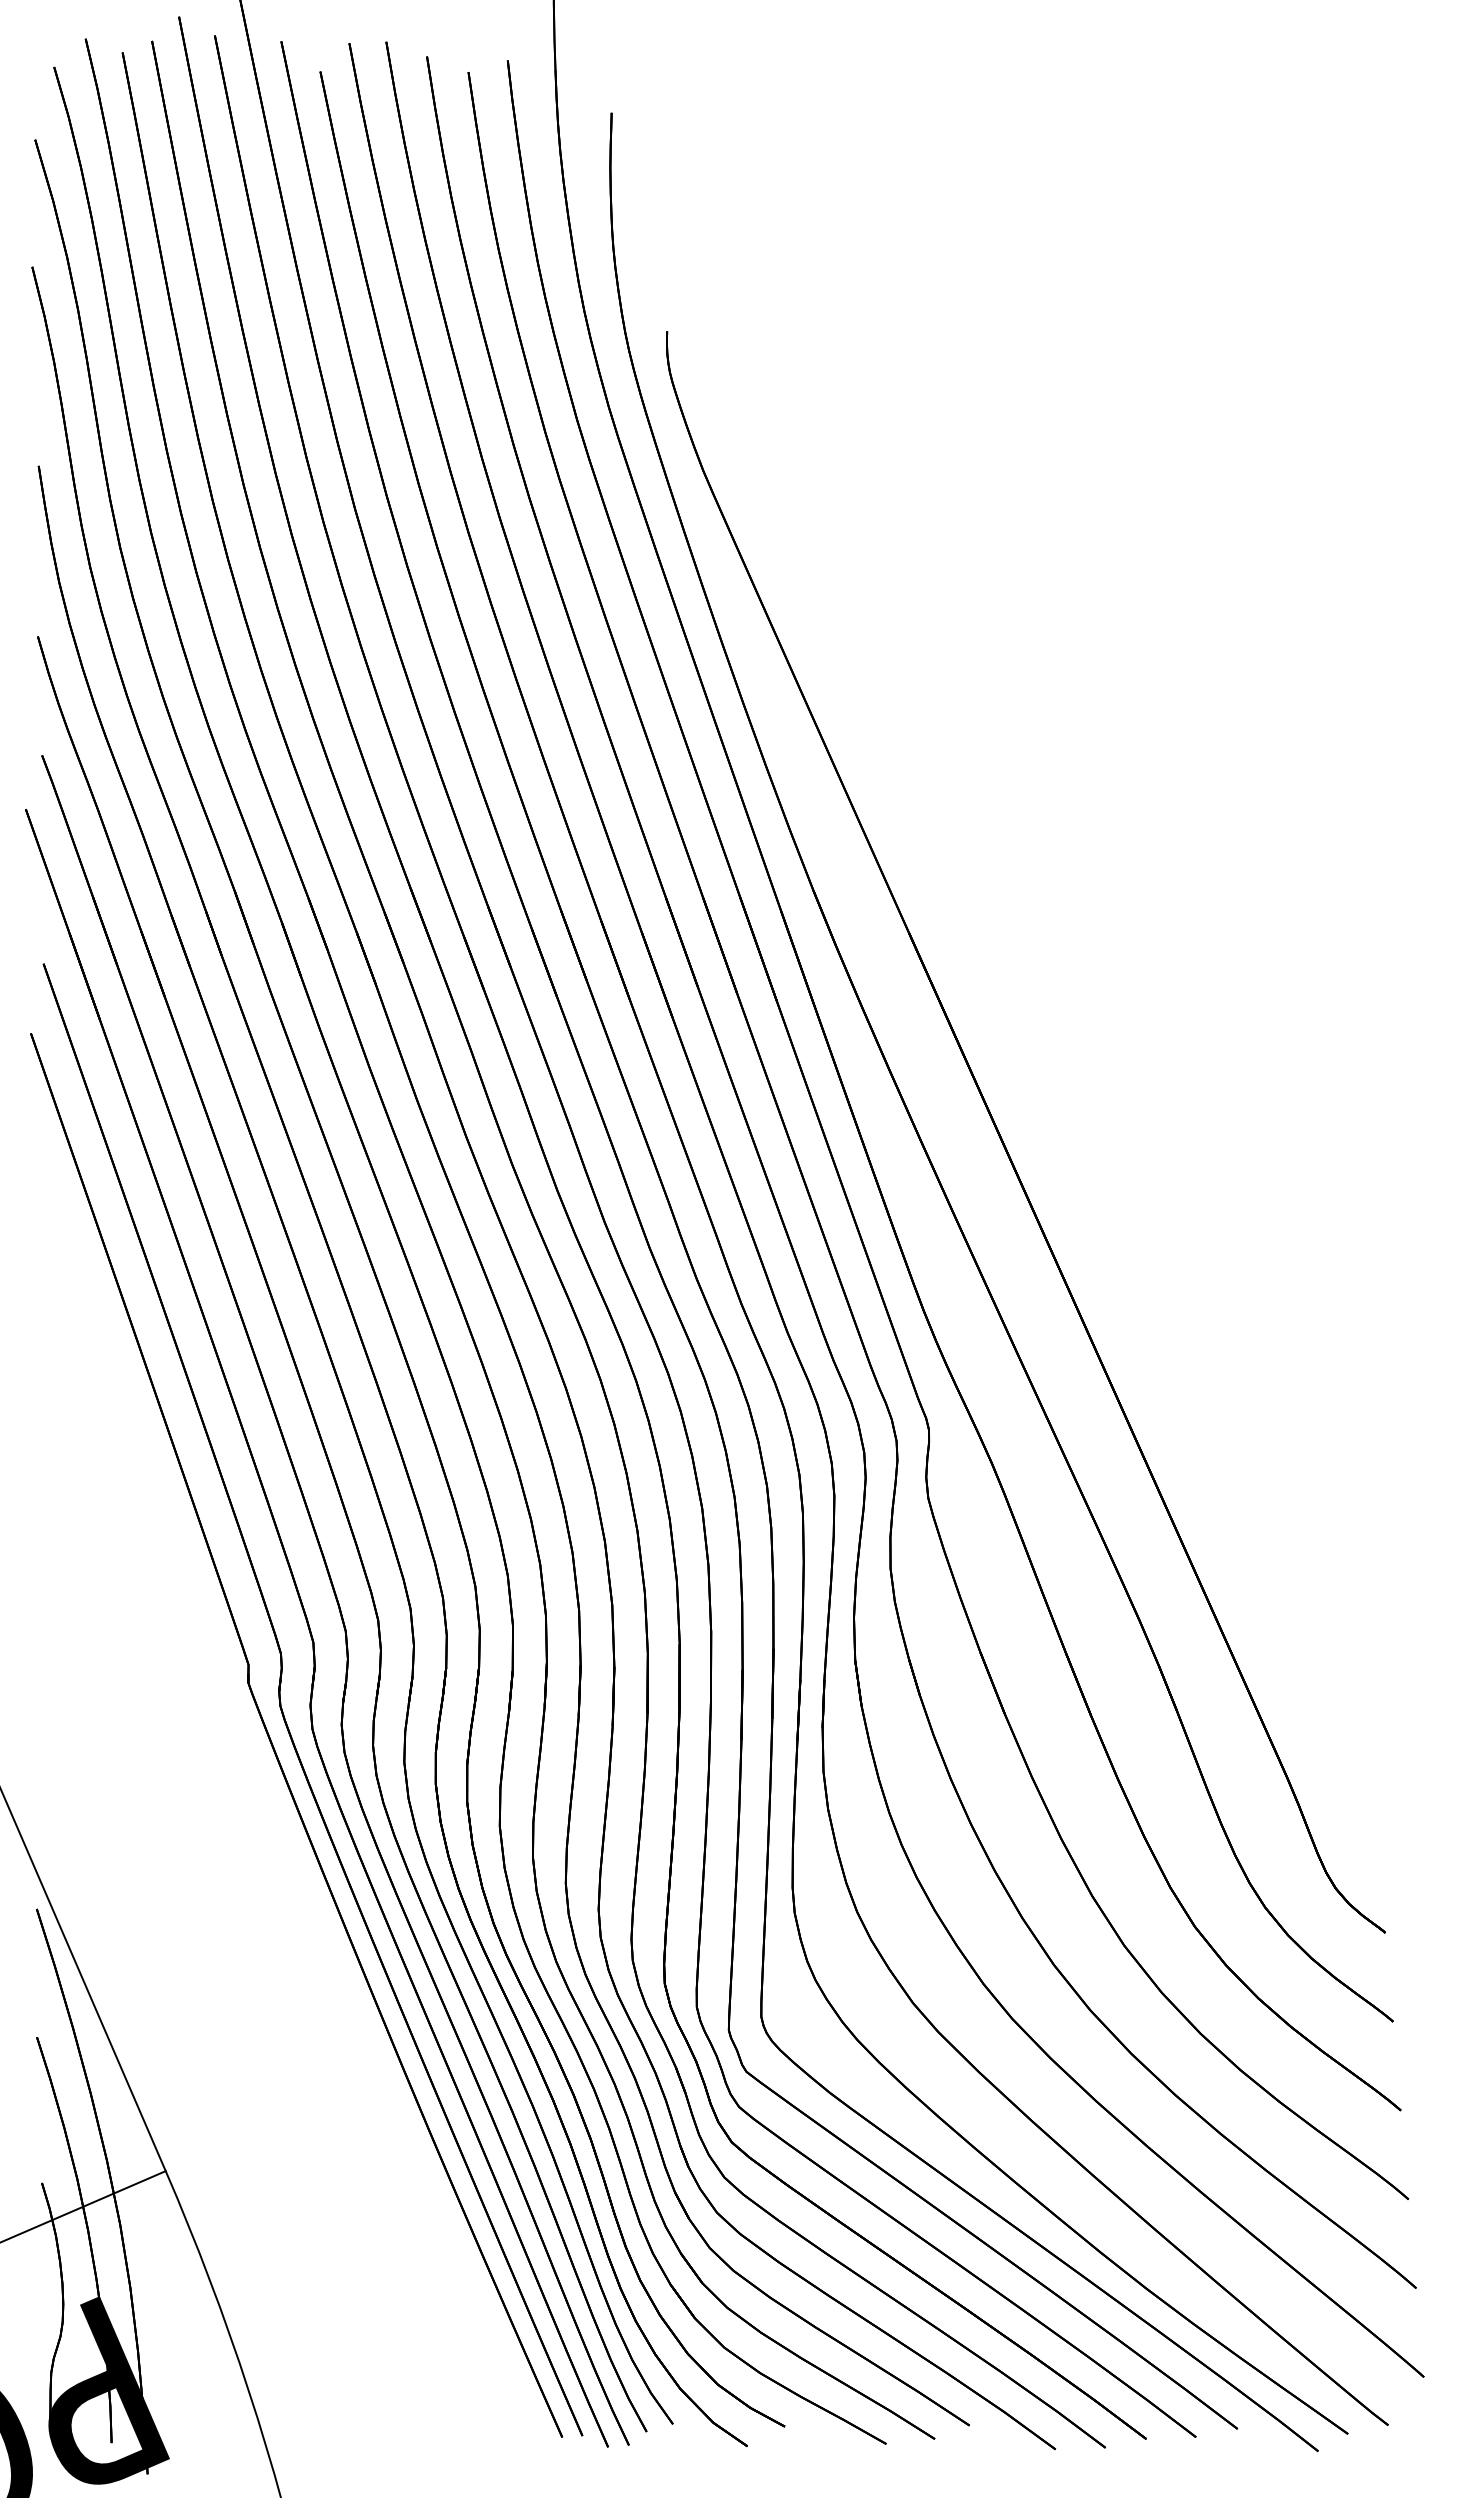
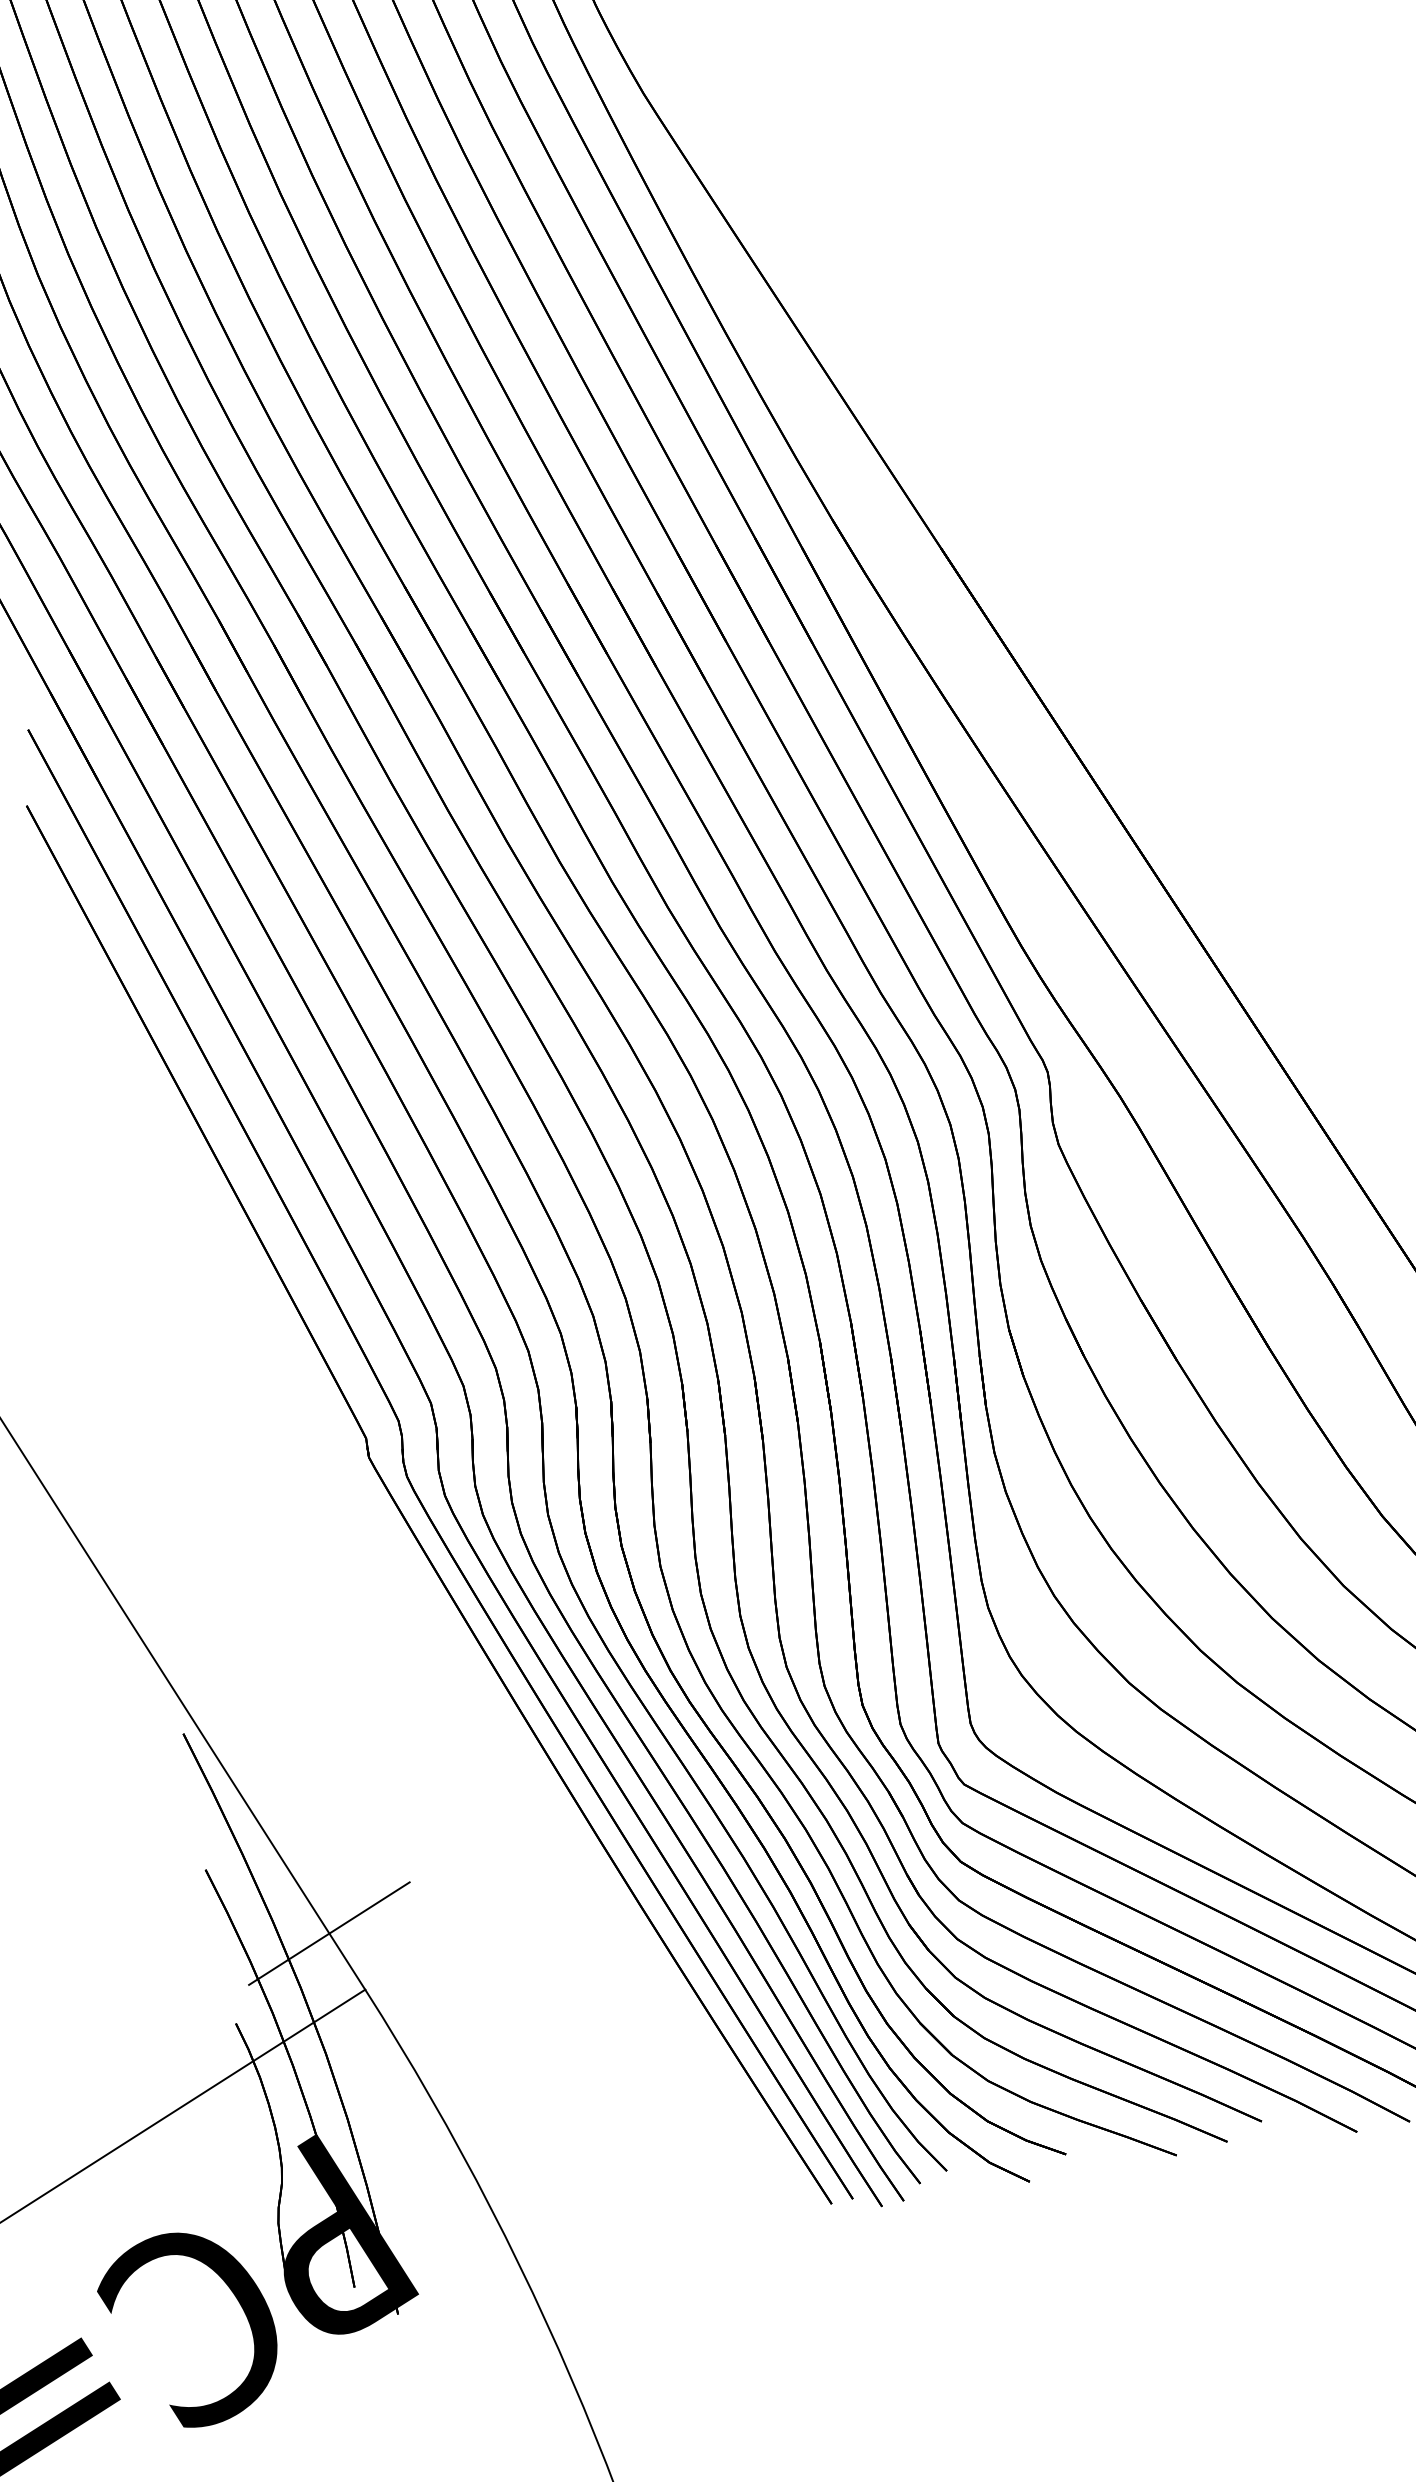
line: (140, 2114) -> (328, 1933), added

